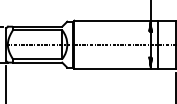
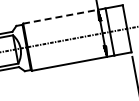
line: (116, 20) -> (64, 15), solid -> dashed

